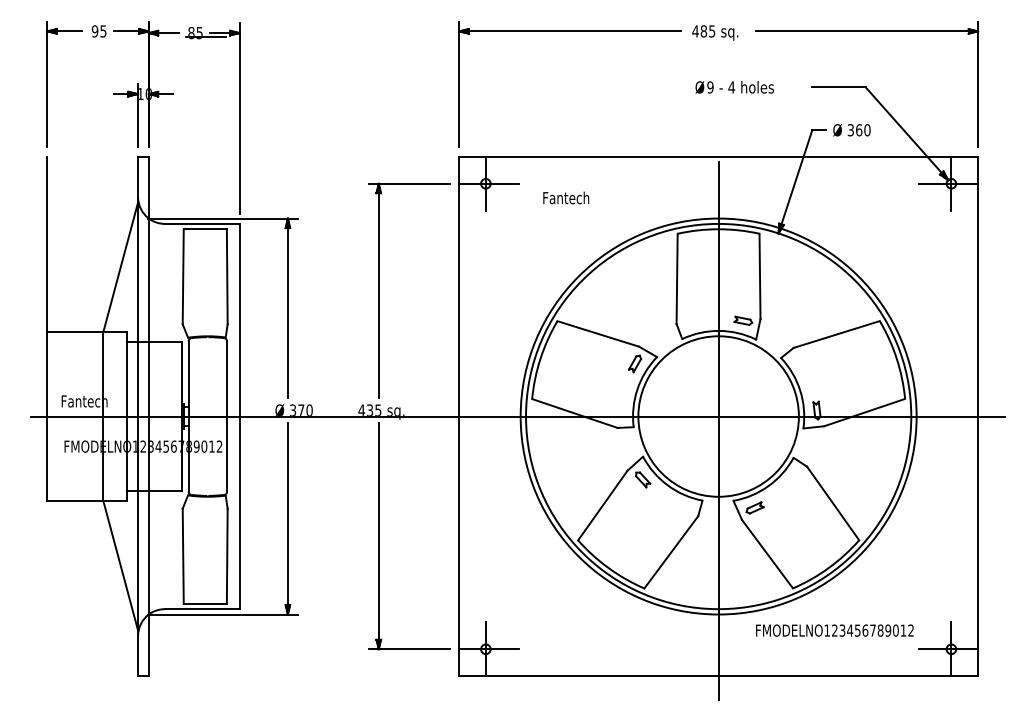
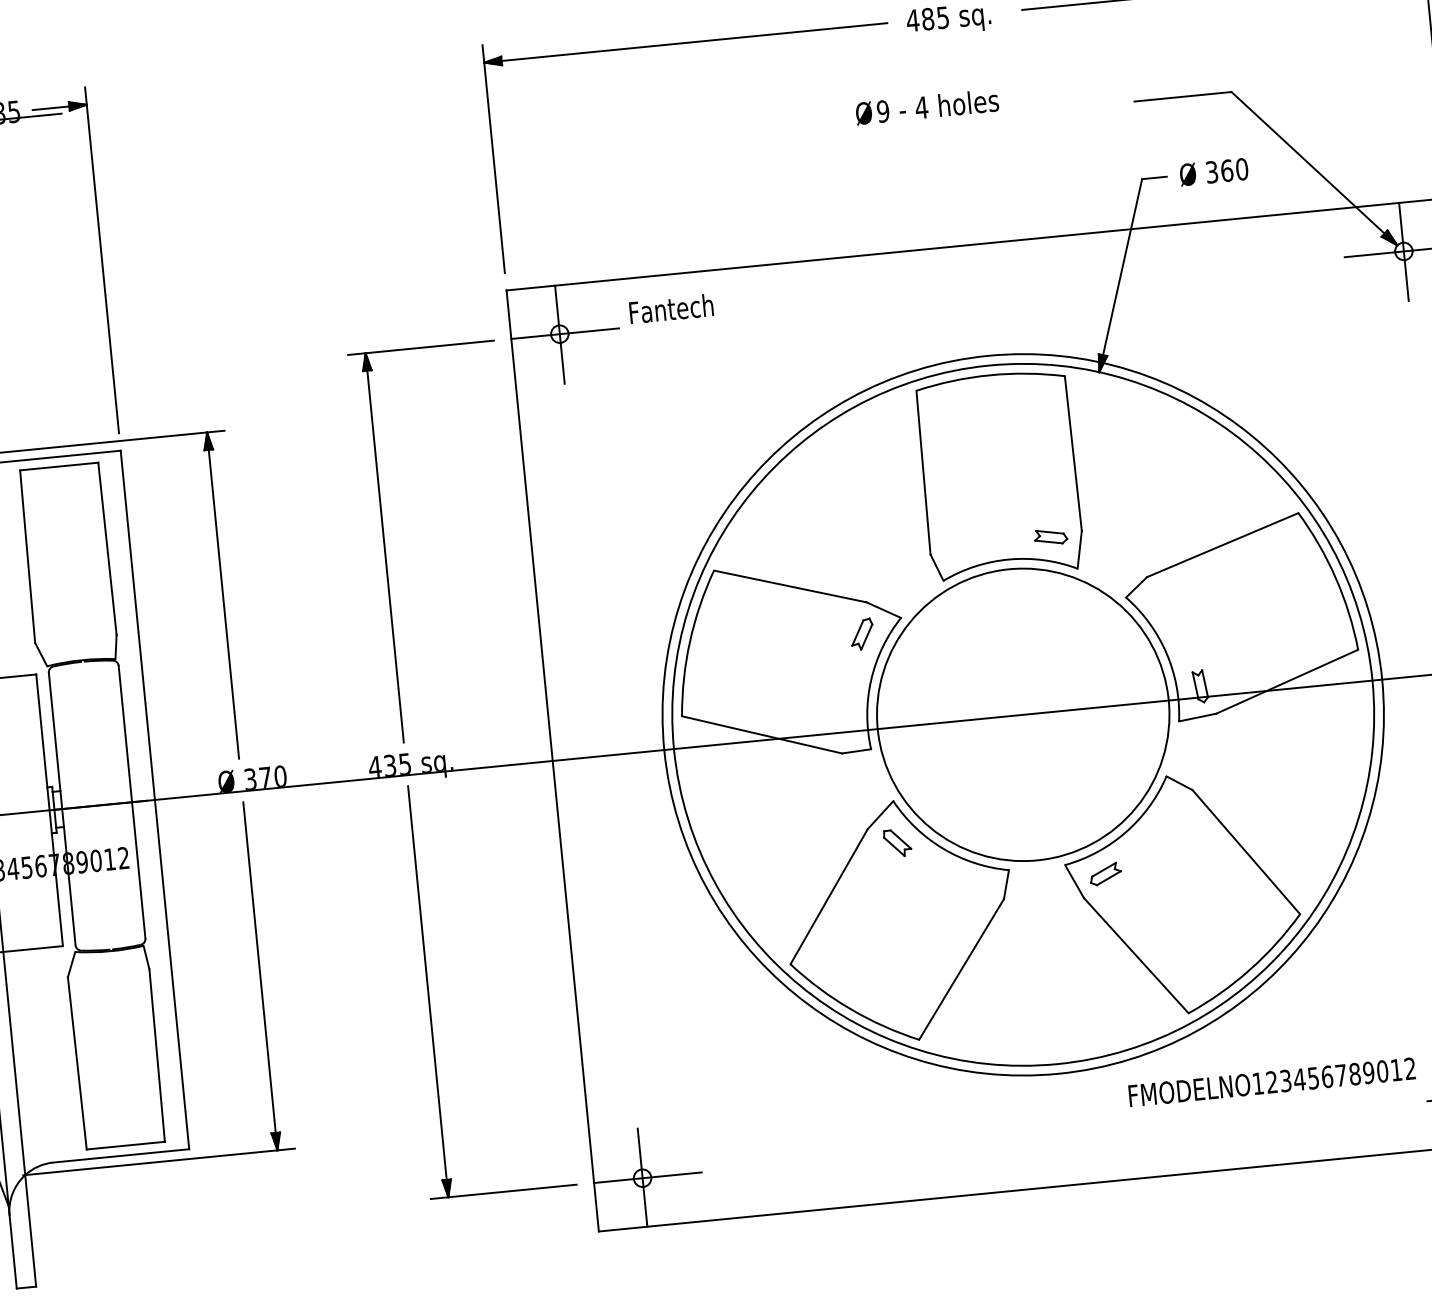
text: (734, 87) -> (926, 107), moved
text: (566, 197) -> (671, 308), moved
line: (718, 431) -> (1025, 741), removed

